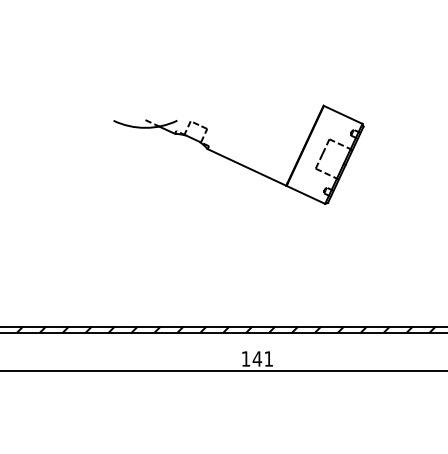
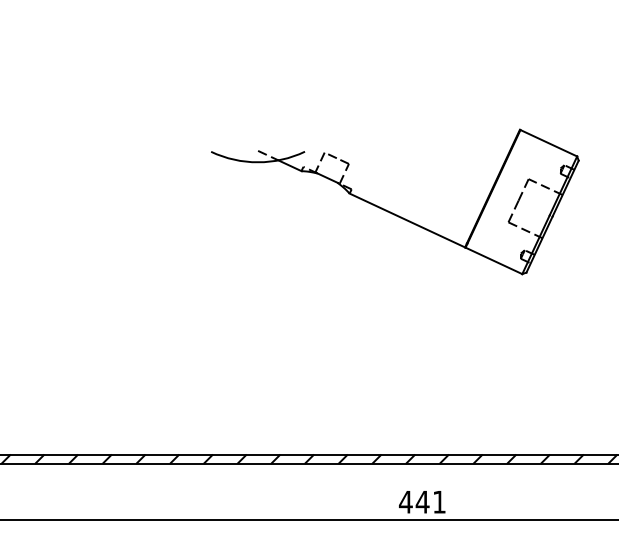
text: (245, 358) -> (405, 501), 141 -> 441

